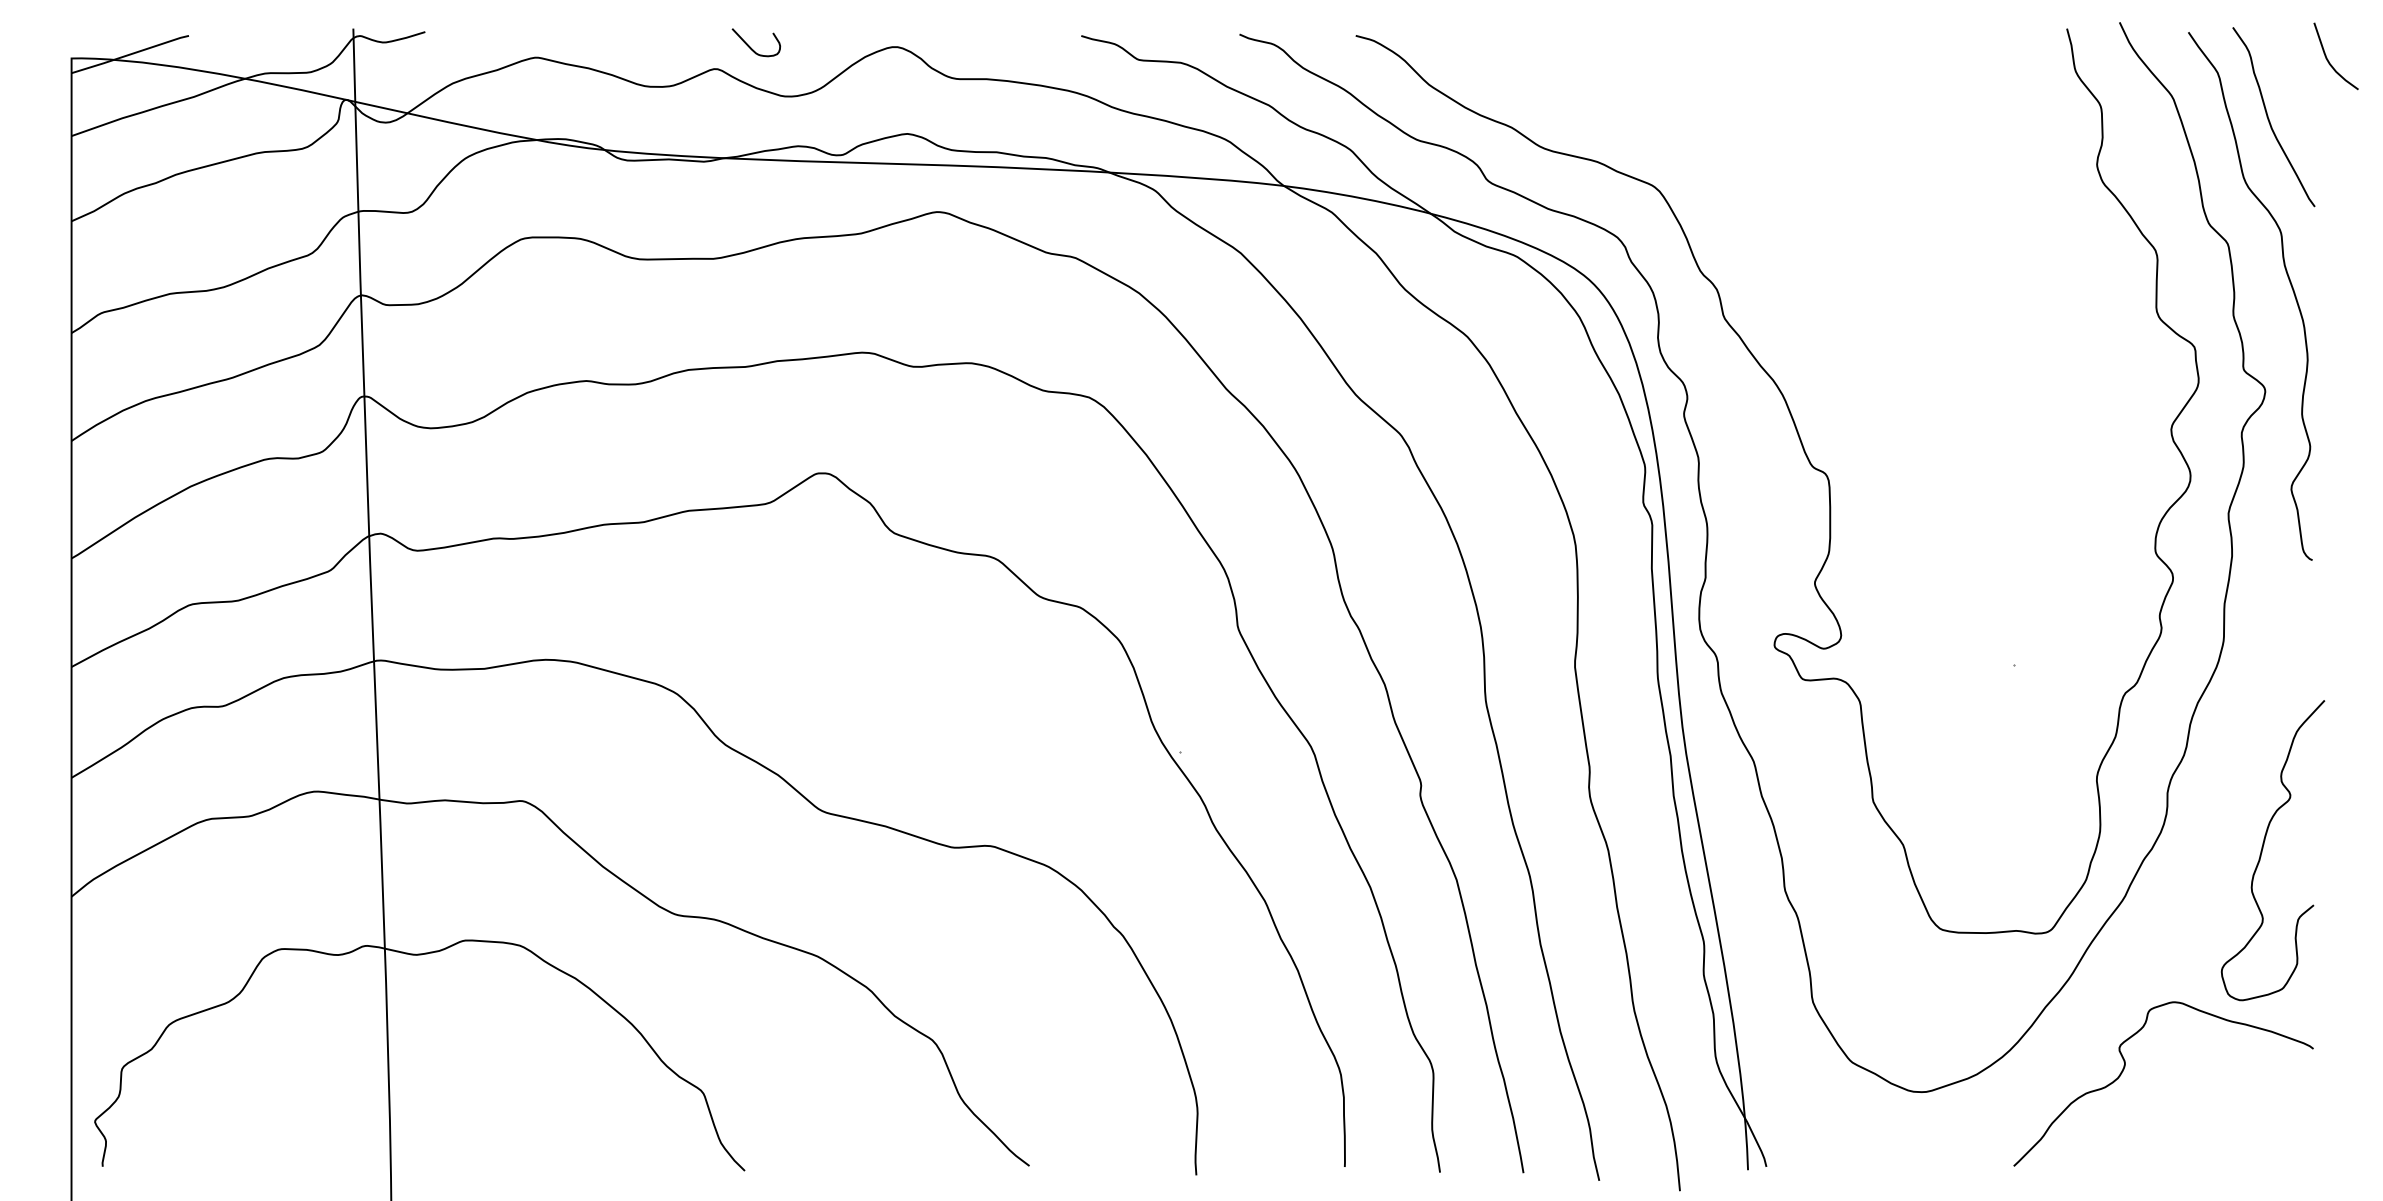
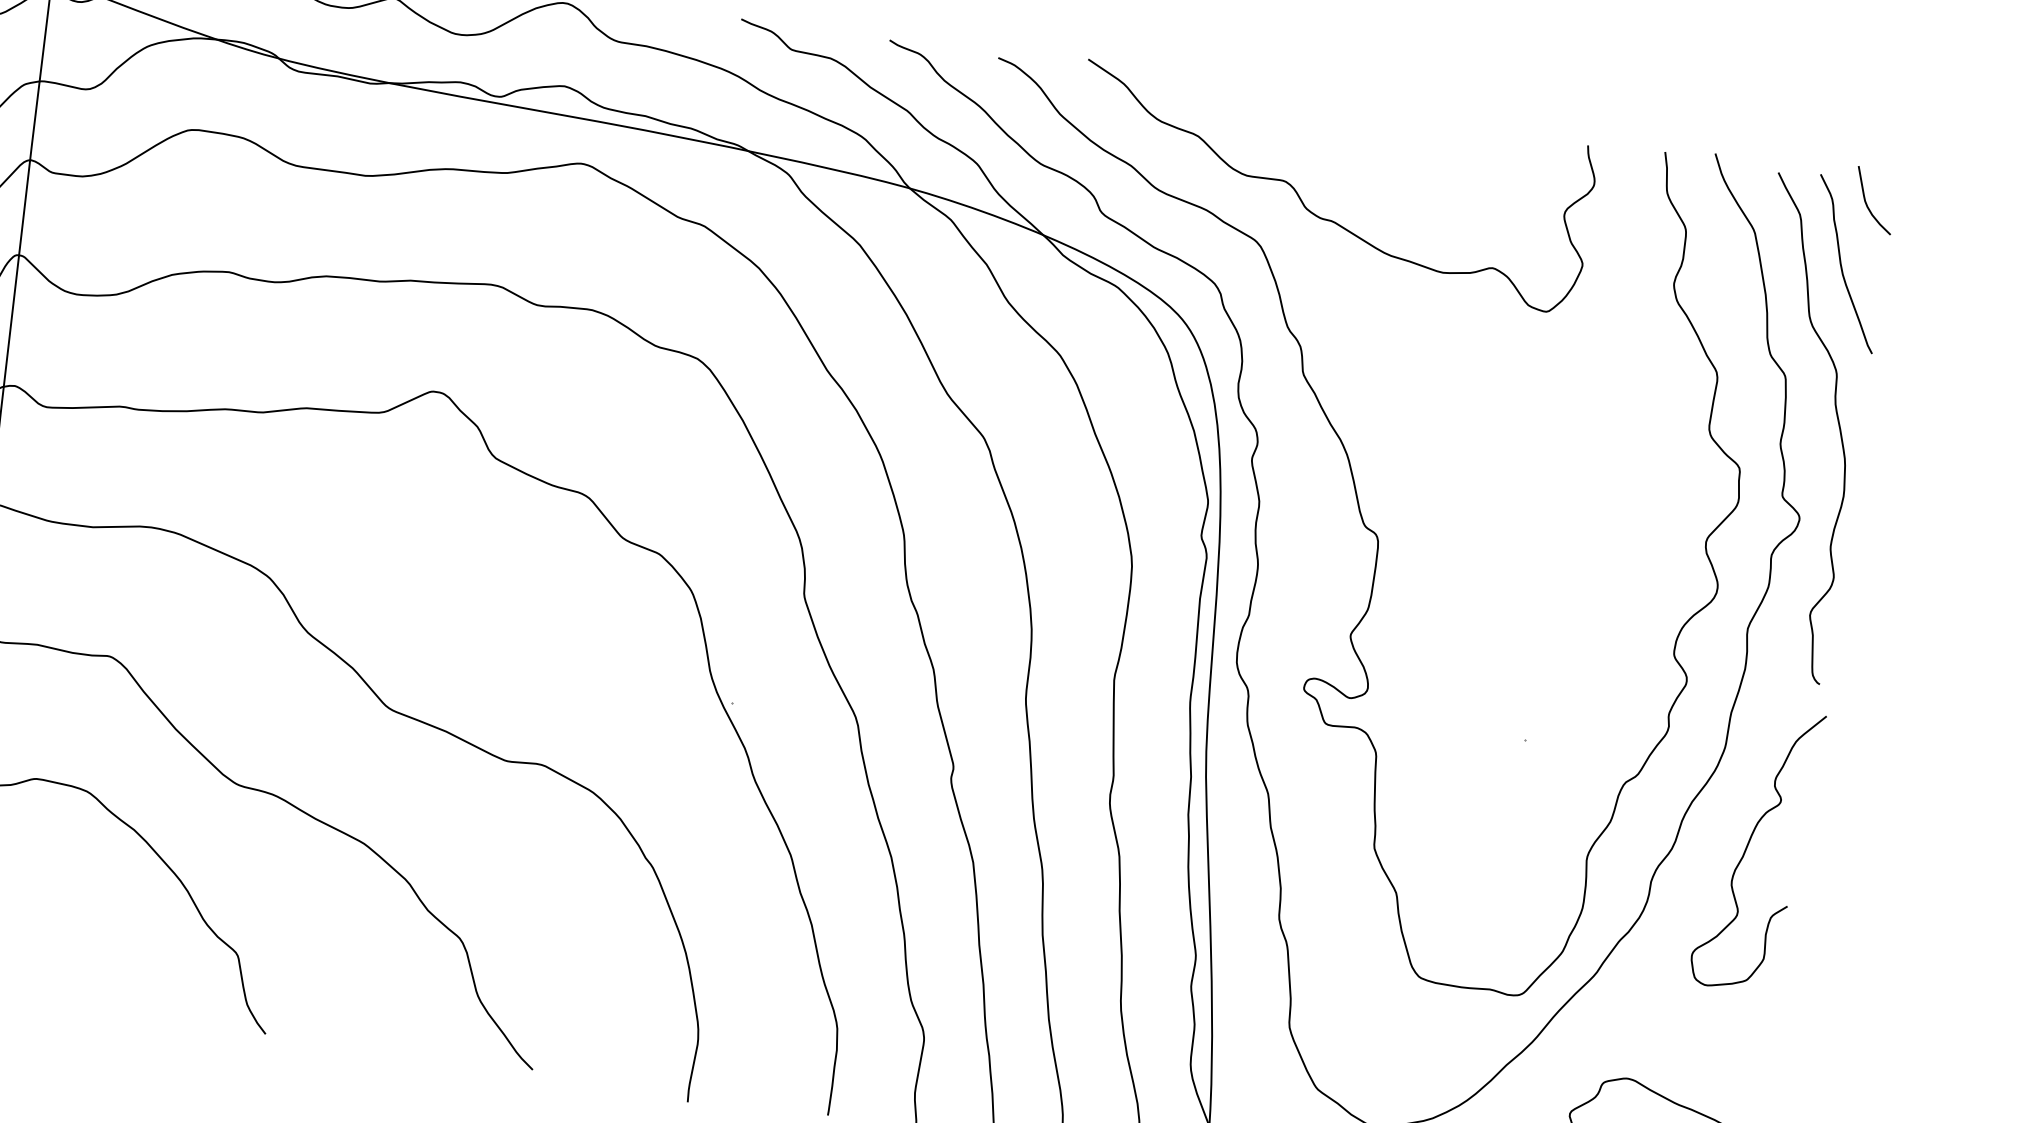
curve: (2328, 59) -> (1866, 202), moved
curve: (1709, 147) -> (1313, 212), added
curve: (2263, 848) -> (1748, 846), moved

